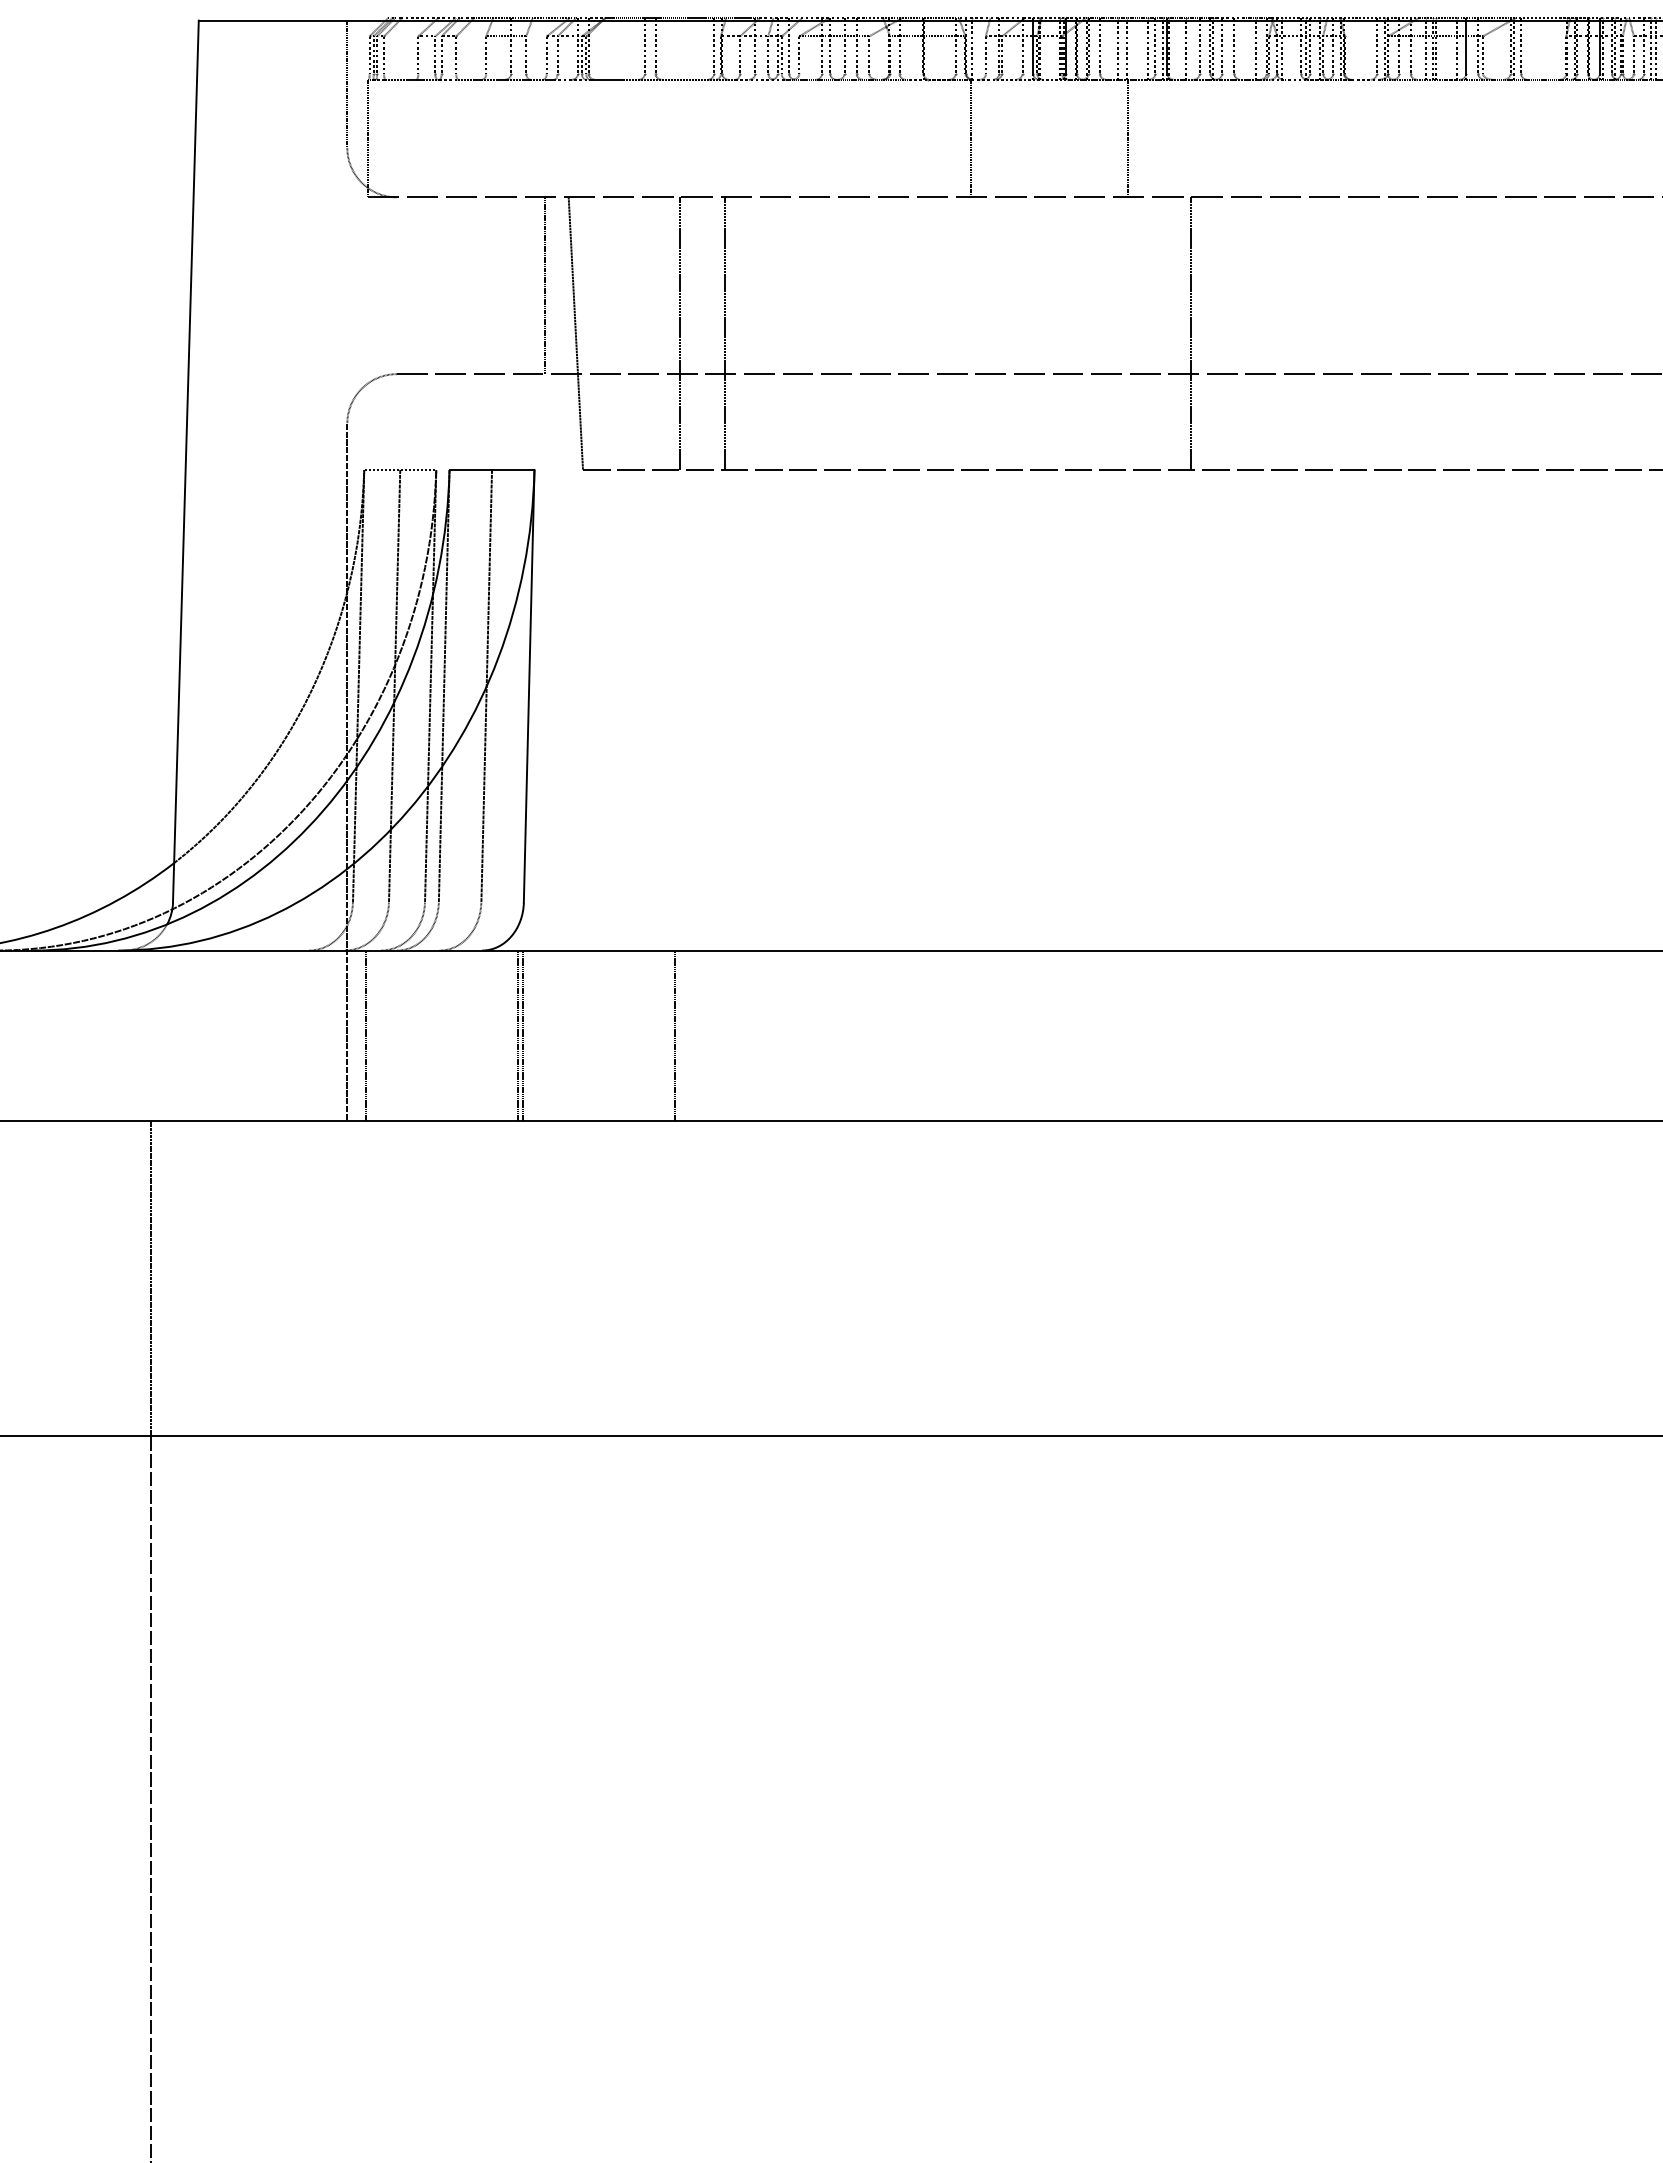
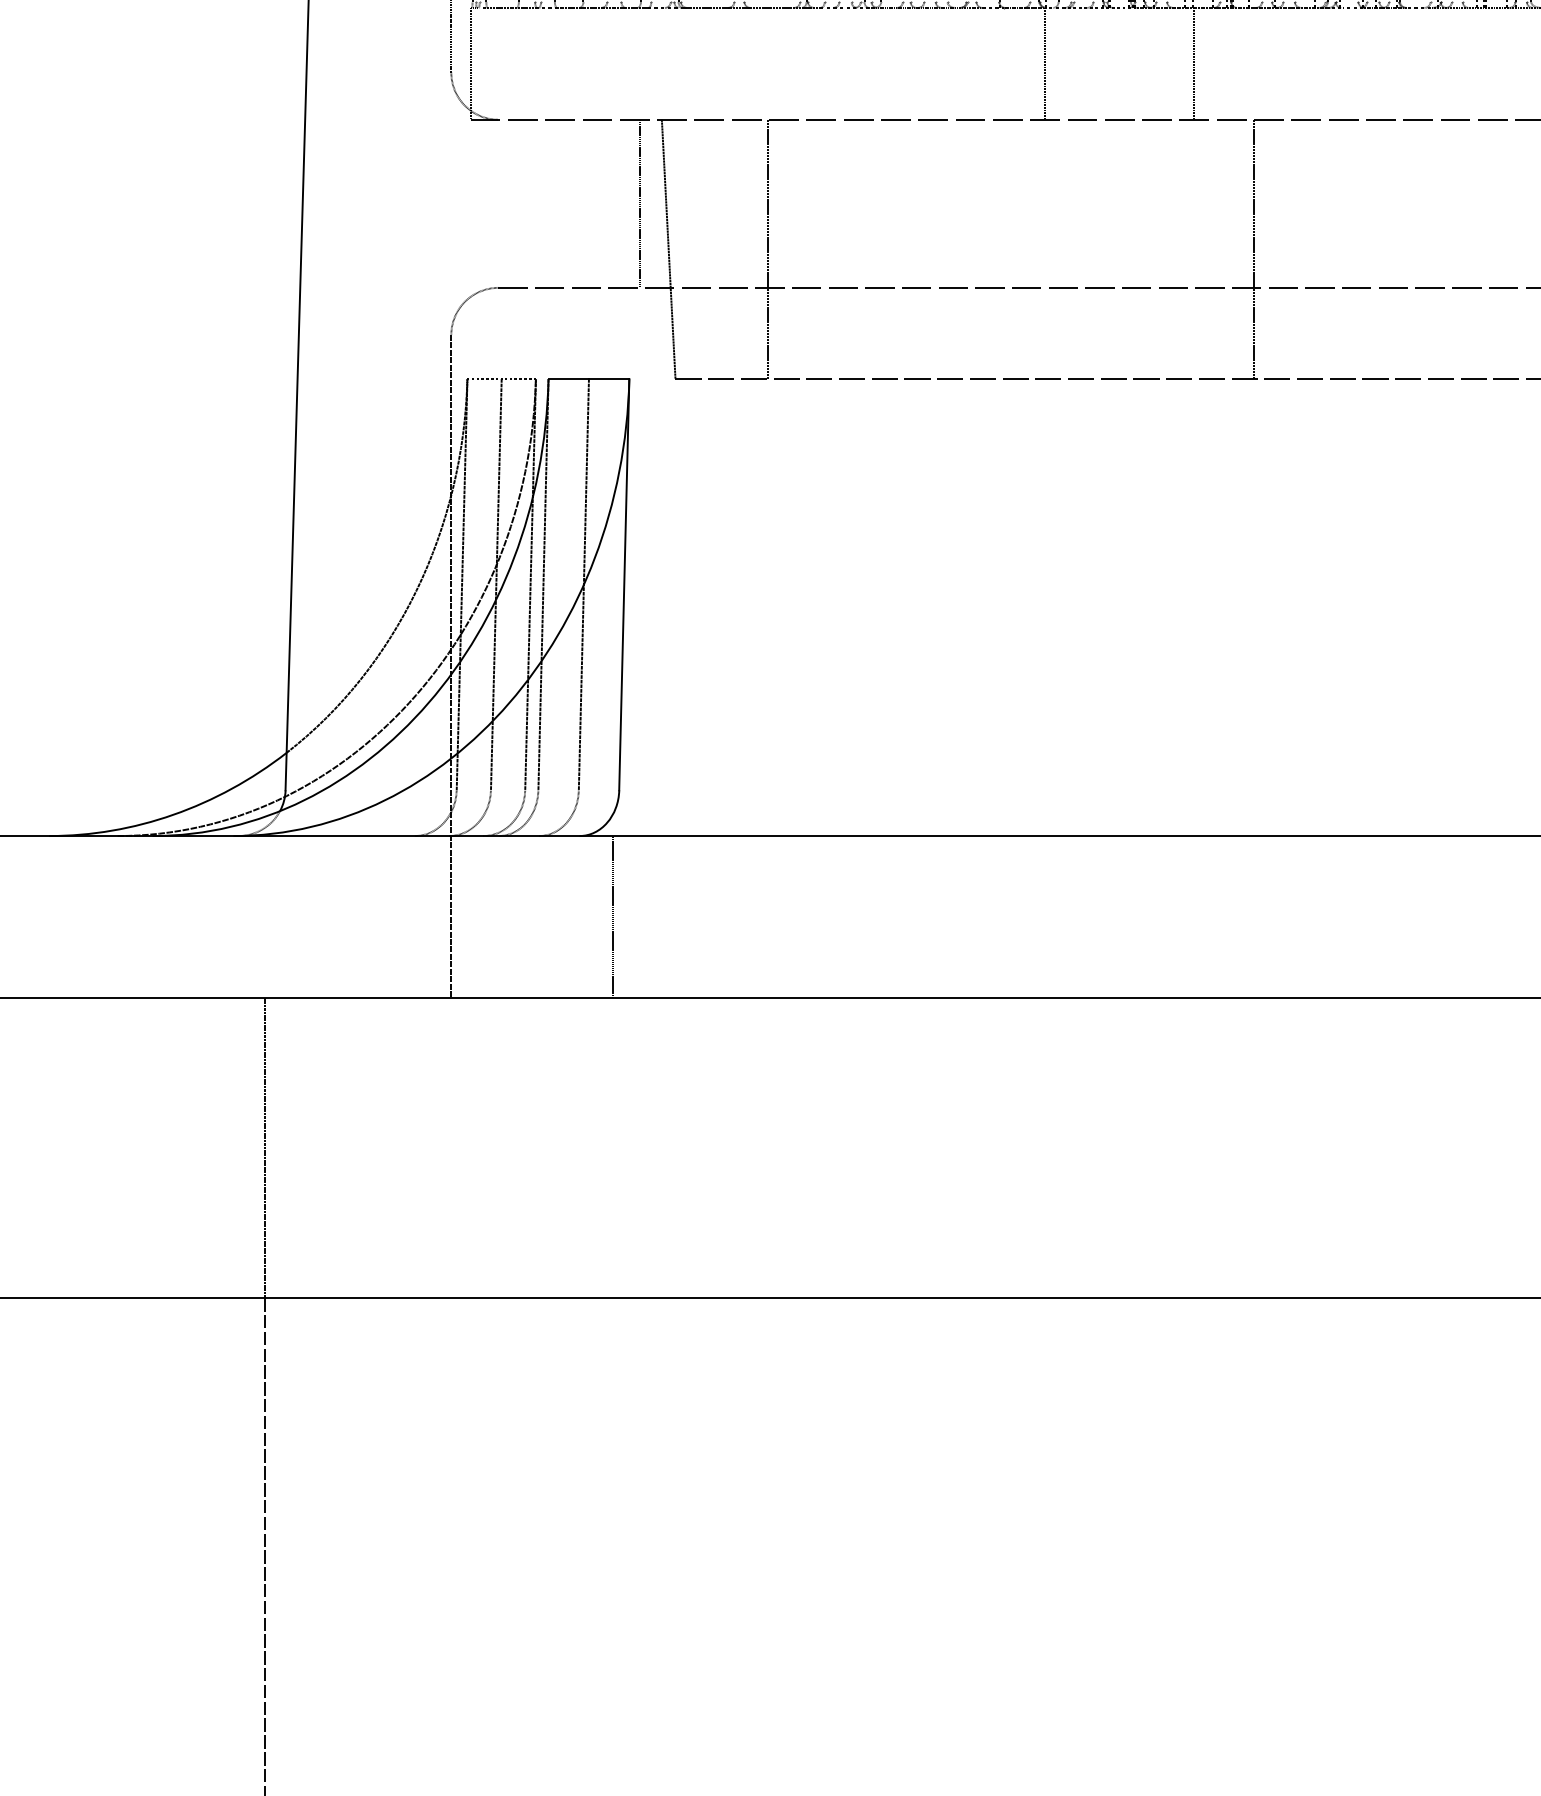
line: (725, 333) -> (810, 249), removed
line: (365, 1035) -> (468, 916), removed
line: (523, 1035) -> (618, 916), removed
line: (674, 1035) -> (762, 916), removed

